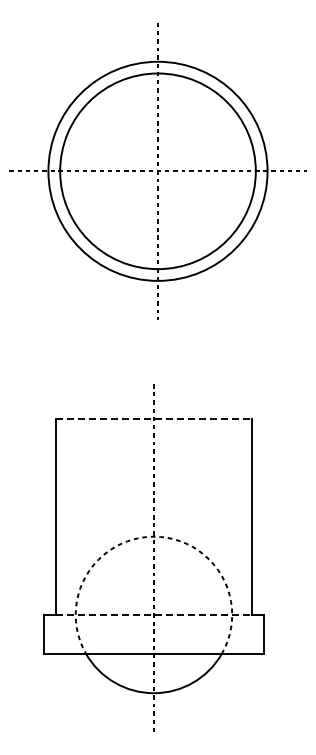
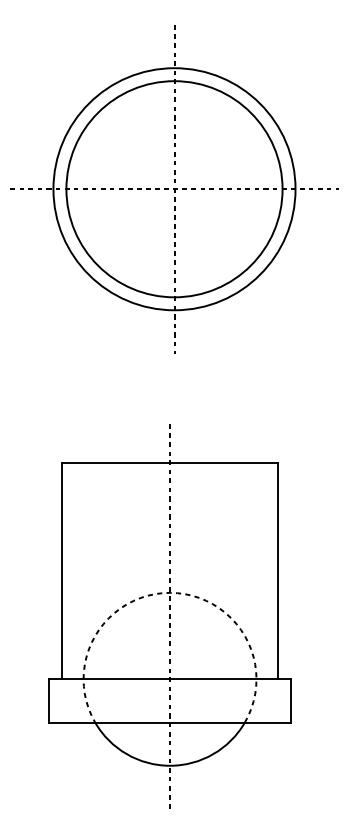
line: (153, 419) -> (169, 463), dashed -> solid
line: (153, 614) -> (169, 678), dashed -> solid

